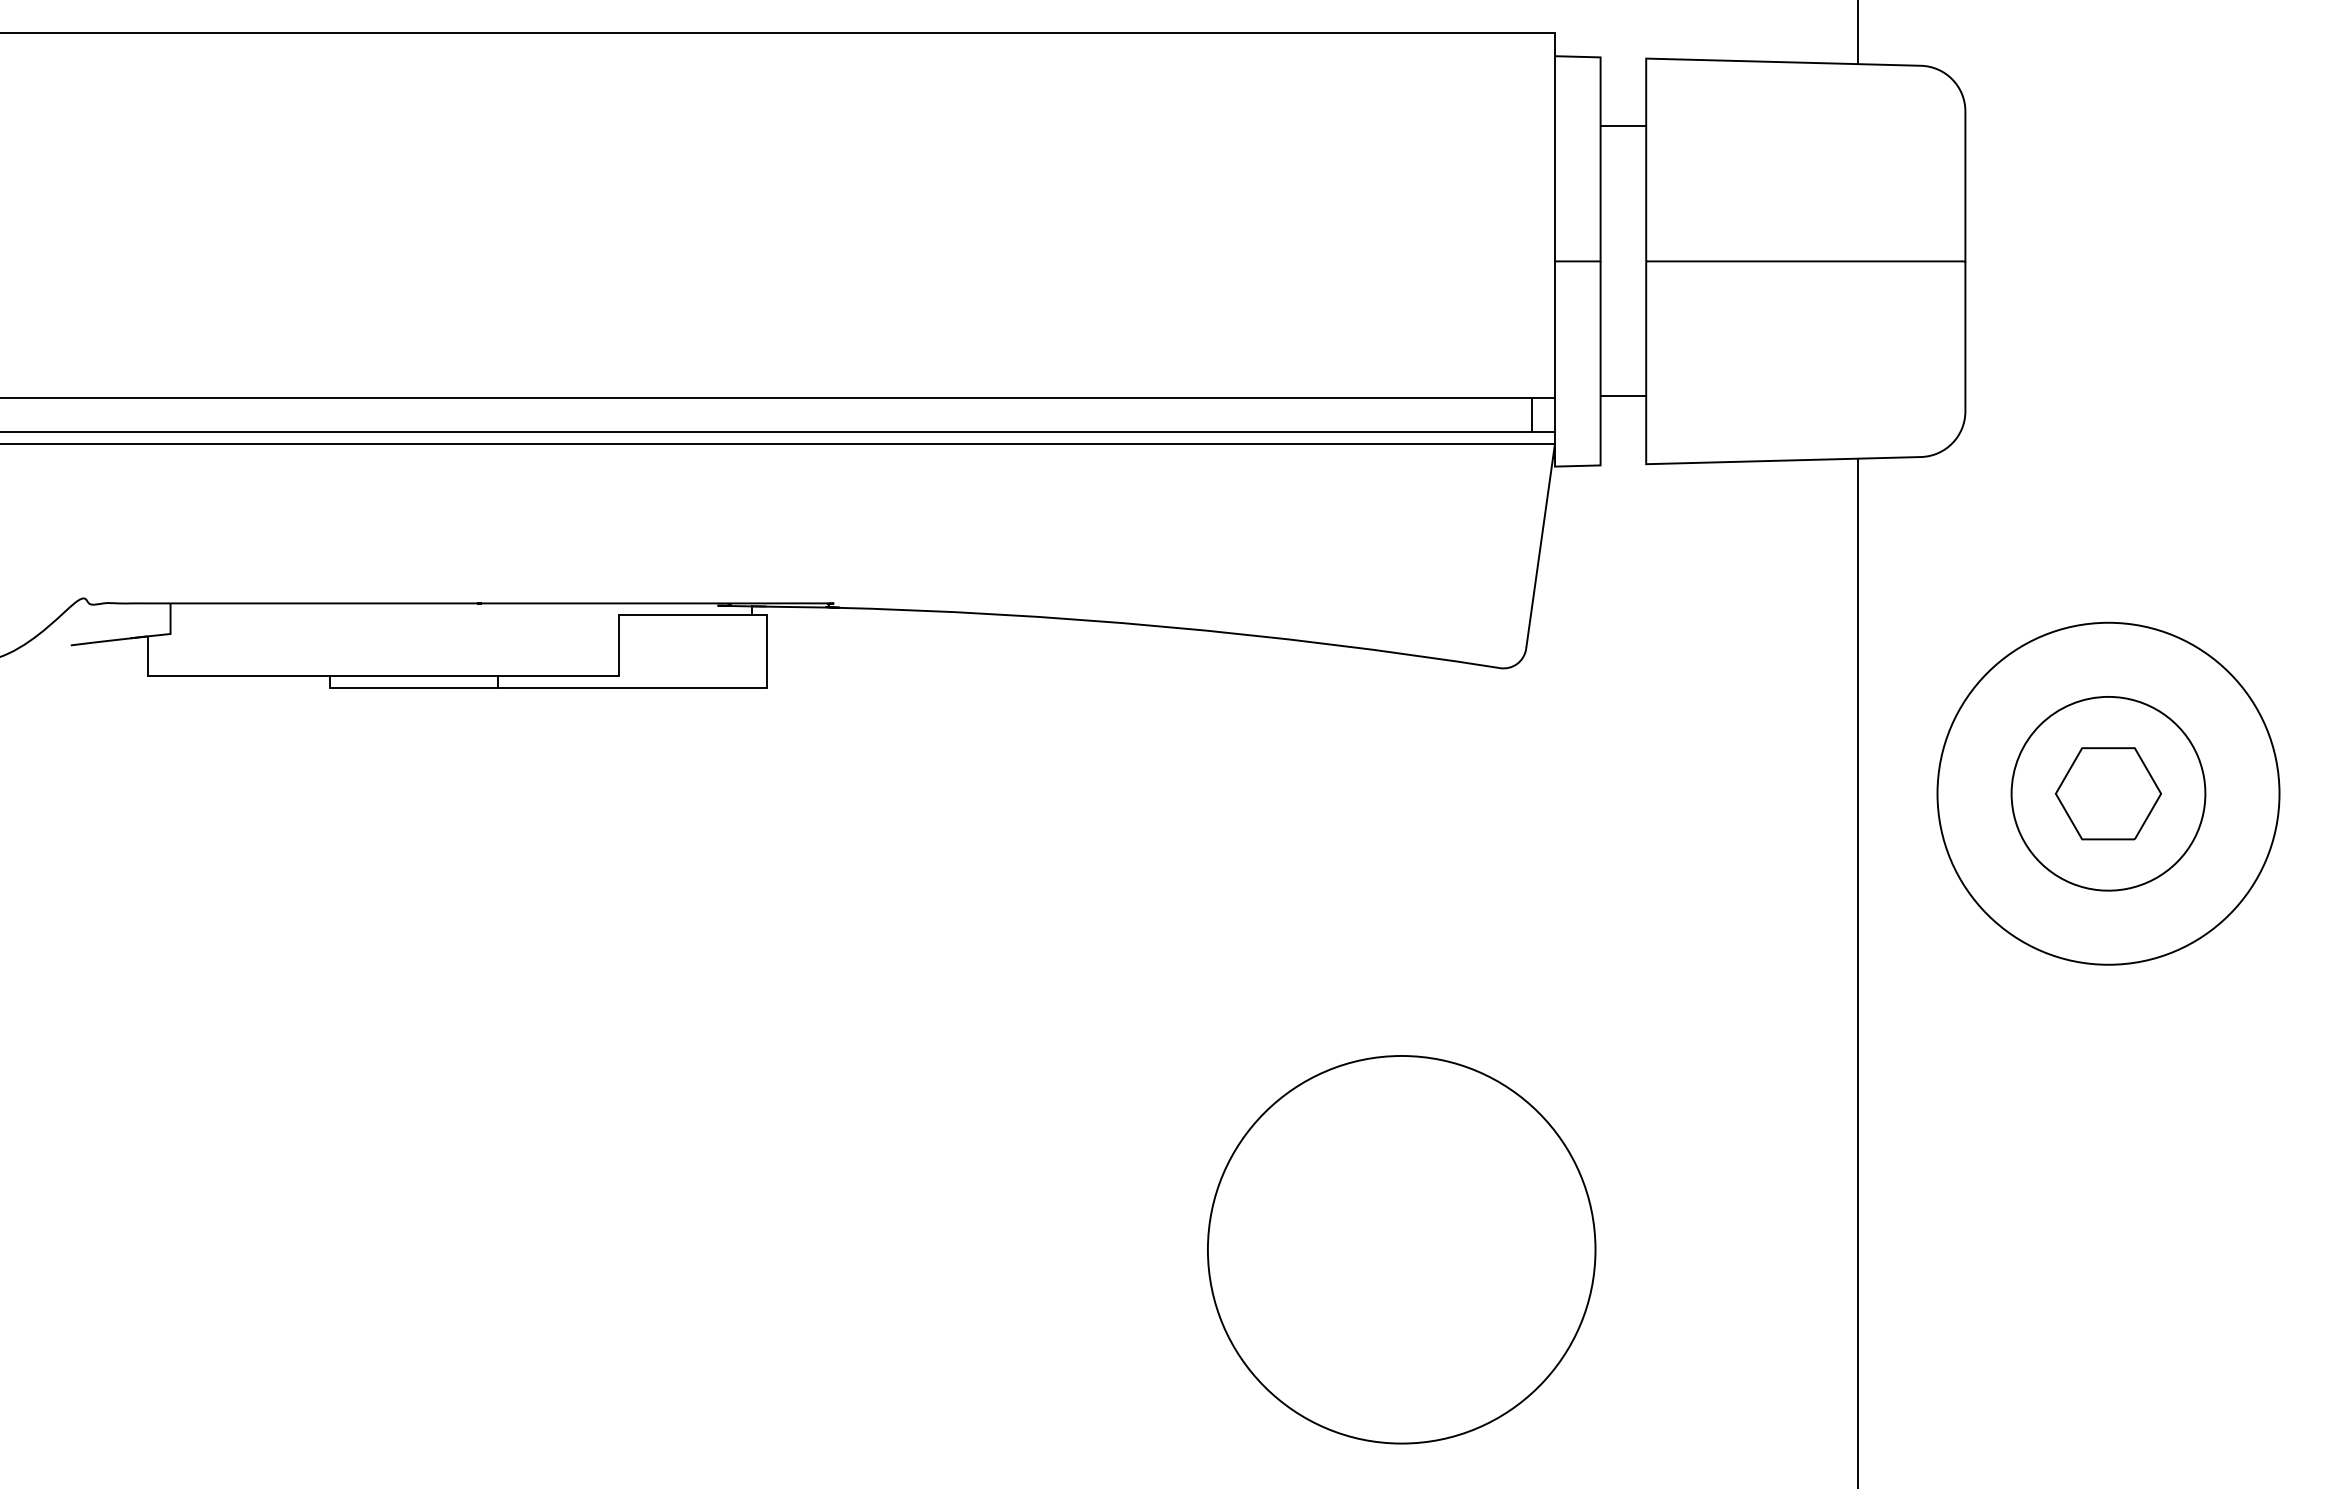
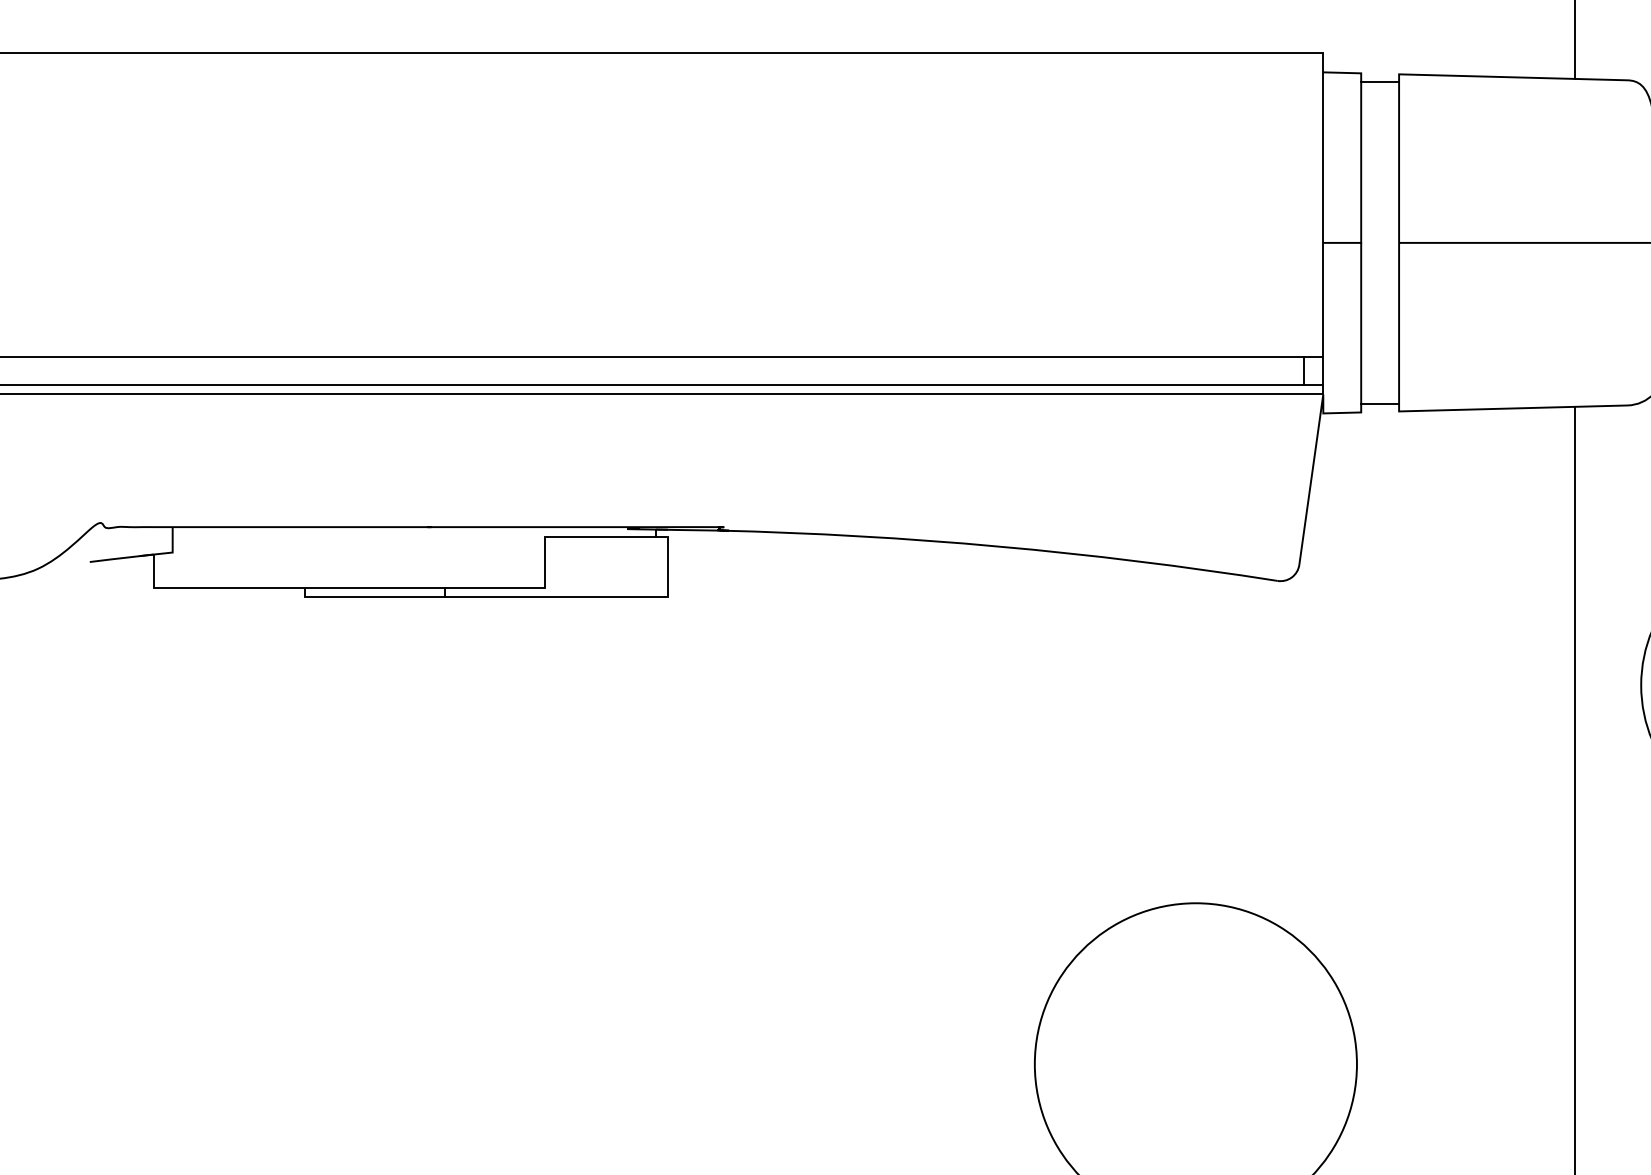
line: (1623, 125) -> (1380, 81), moved
line: (1623, 396) -> (1380, 404), moved

